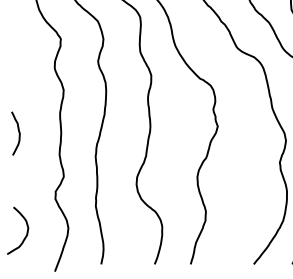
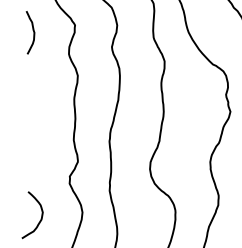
curve: (18, 133) -> (33, 32), moved

